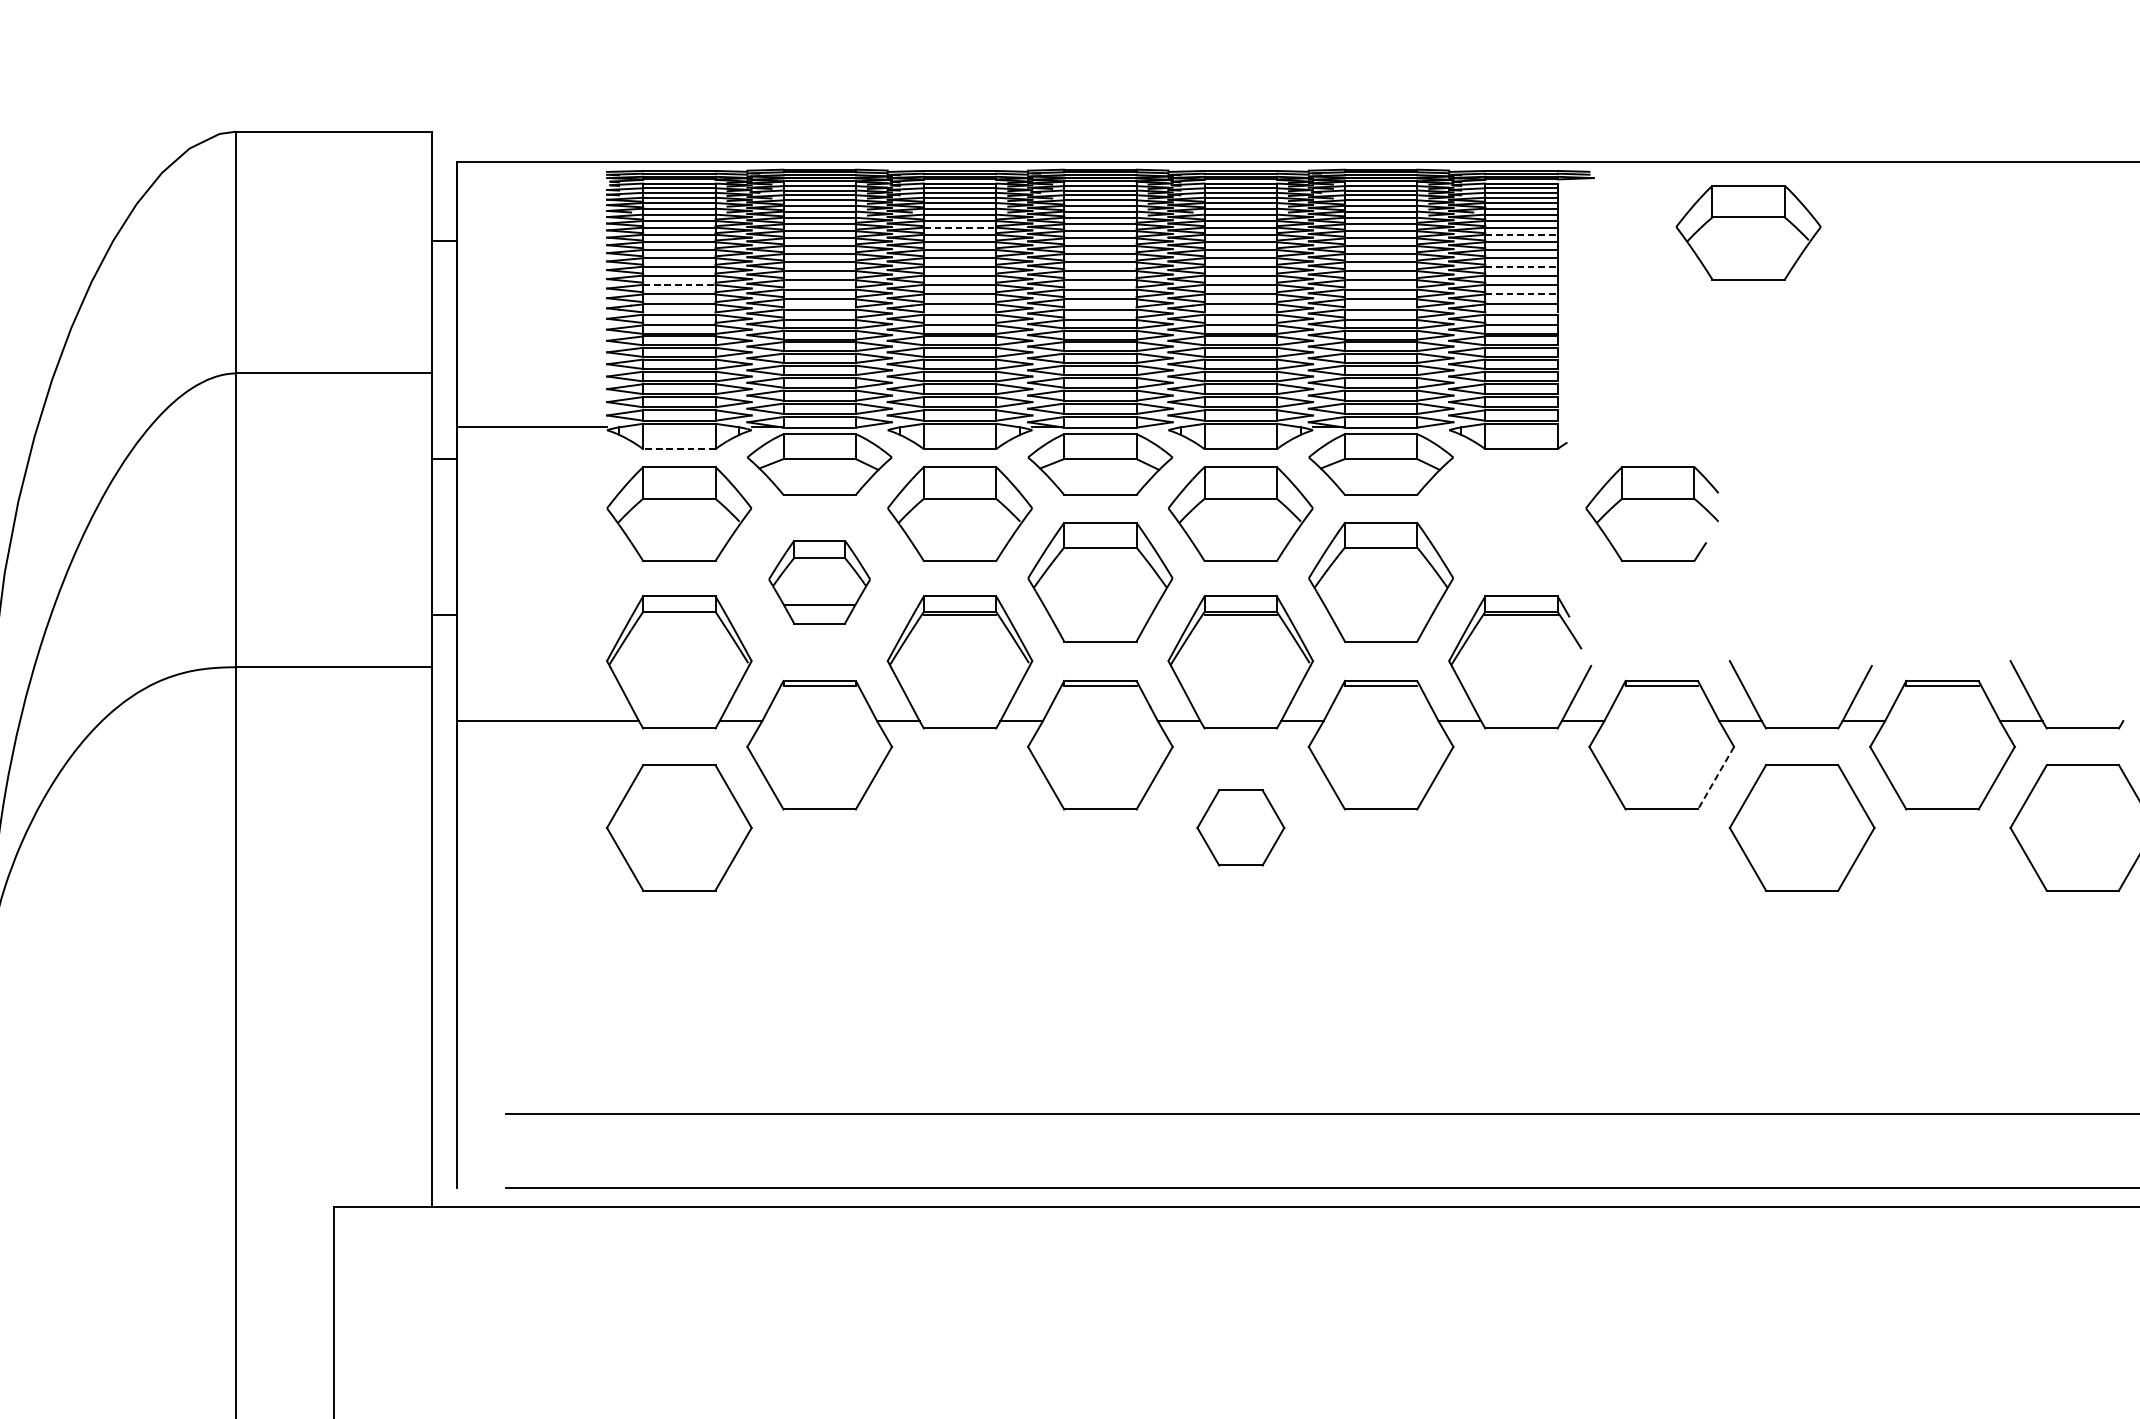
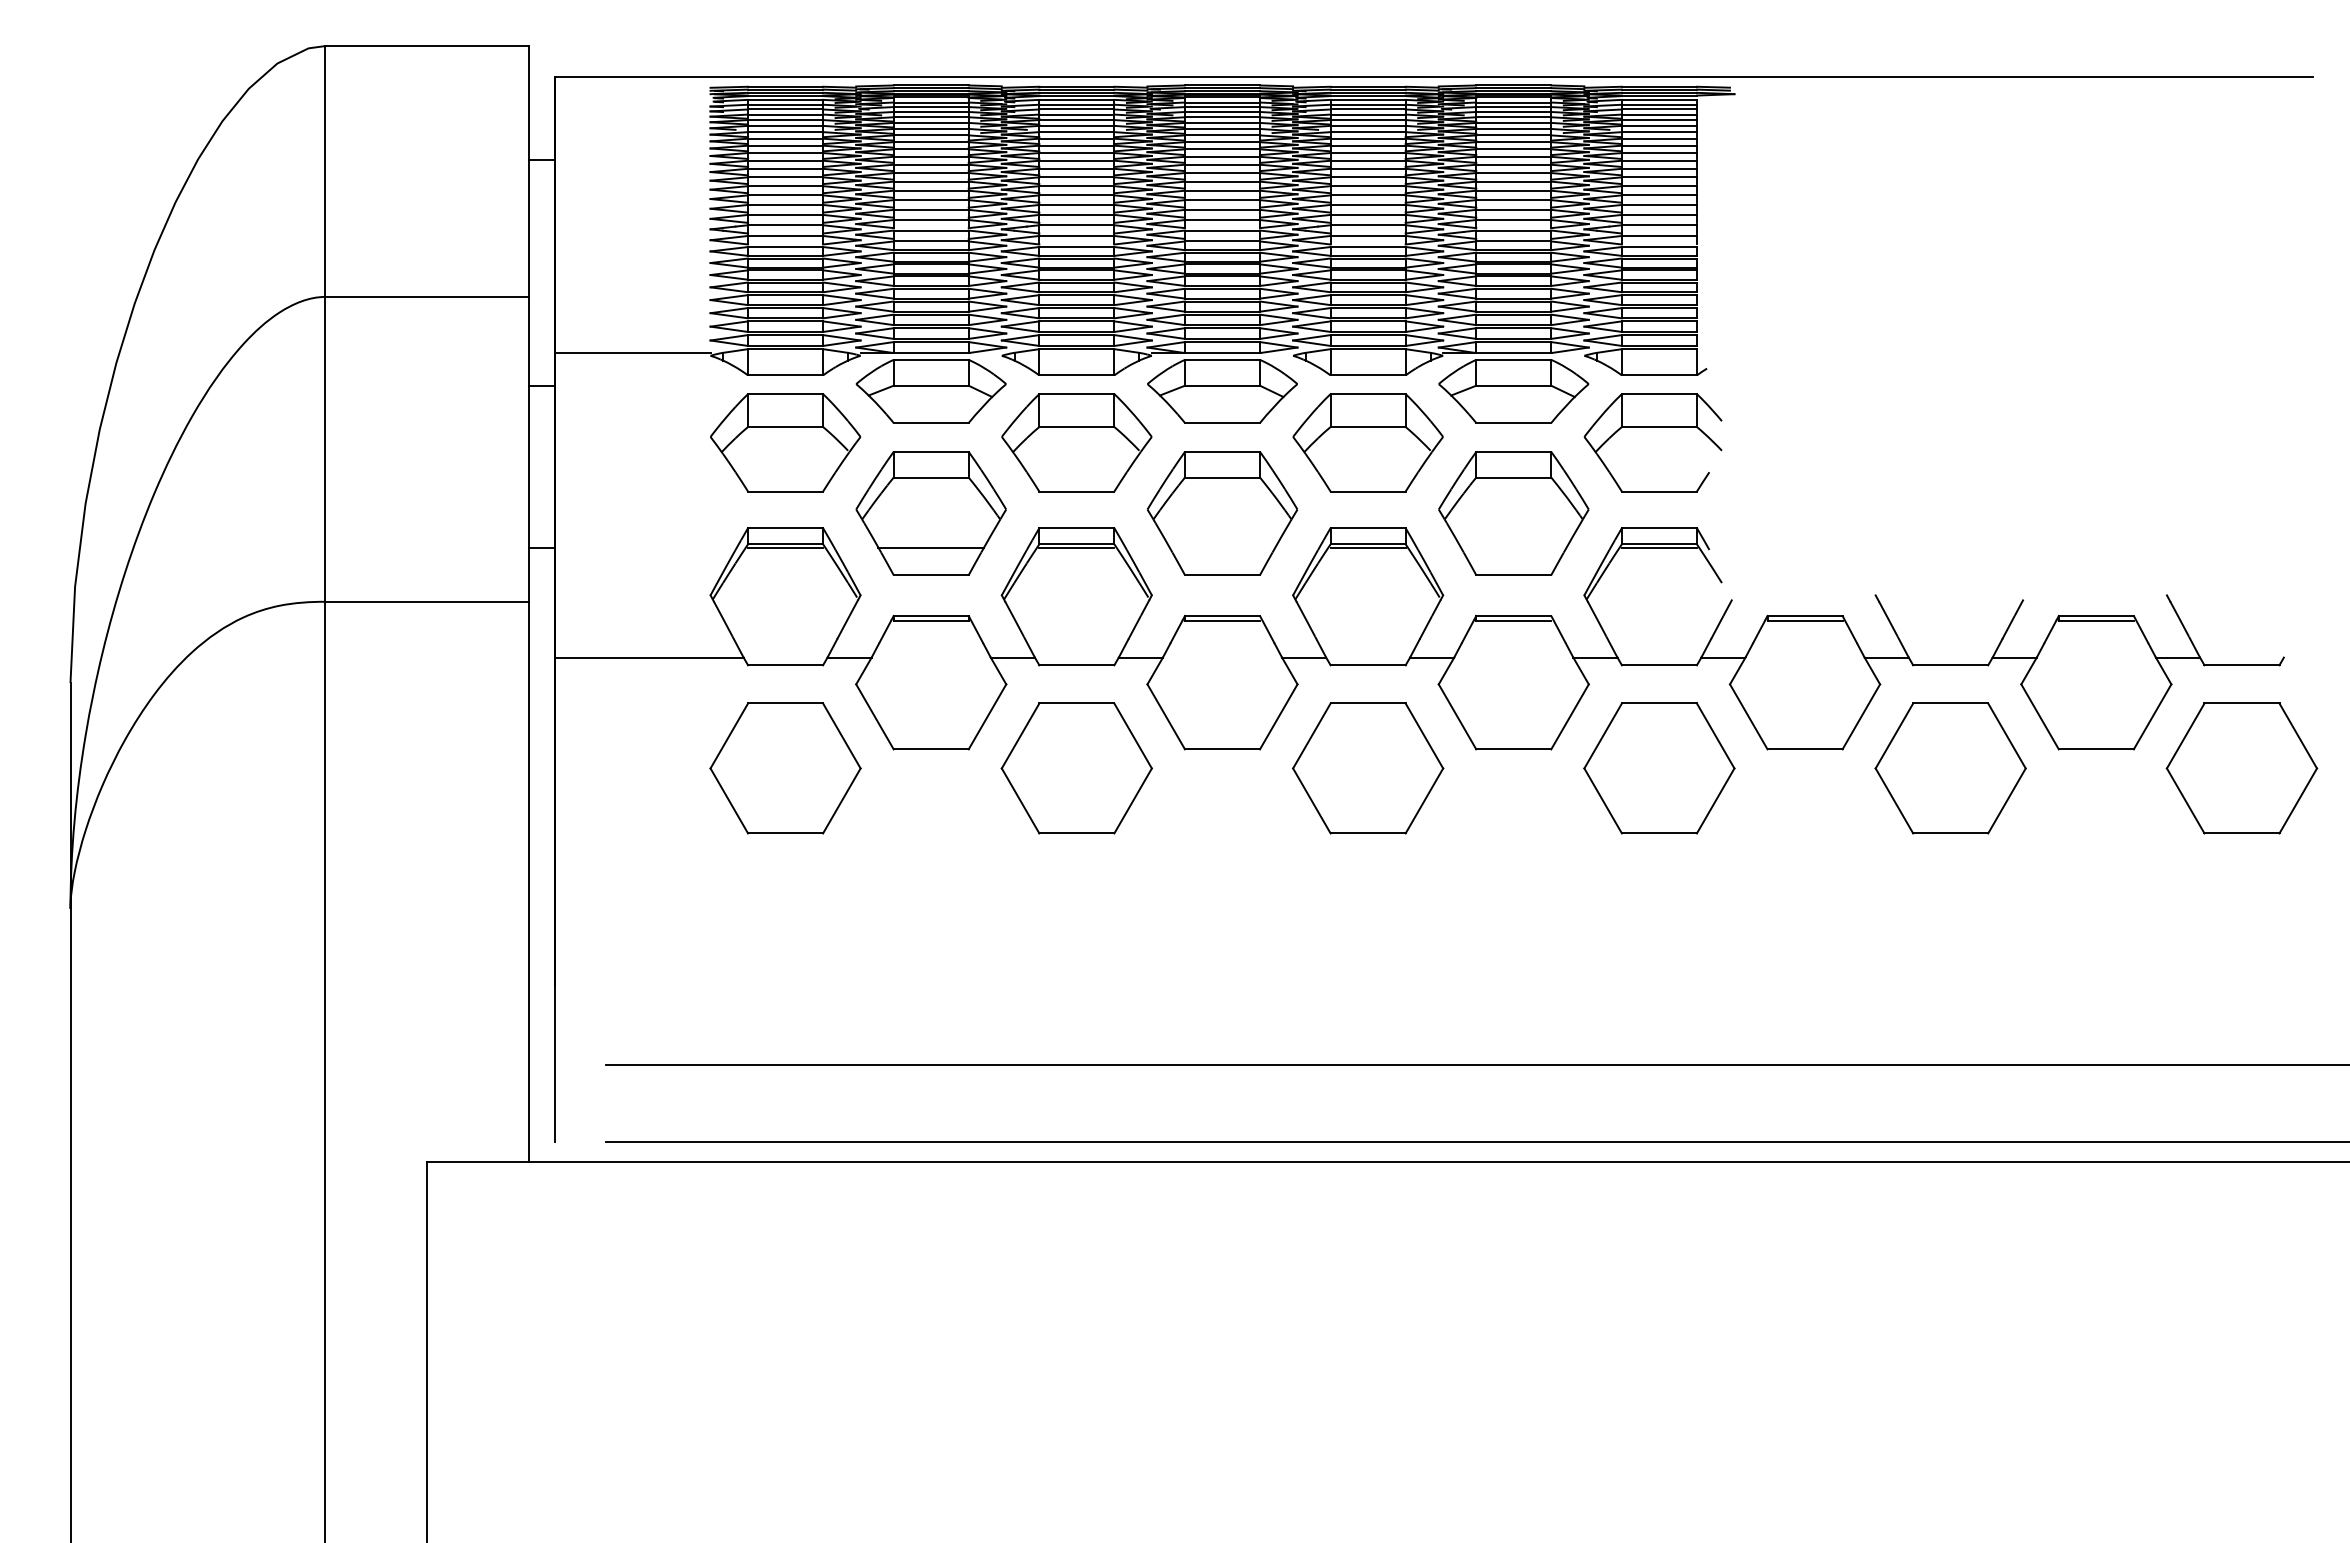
line: (959, 227) -> (1076, 145), dashed -> solid
part: (1748, 232) -> (1894, 150), removed
line: (1521, 235) -> (1659, 153), dashed -> solid
line: (1521, 267) -> (1659, 186), dashed -> solid
line: (679, 284) -> (785, 204), dashed -> solid
line: (1521, 294) -> (1659, 214), dashed -> solid
line: (679, 449) -> (785, 375), dashed -> solid
part: (1651, 499) -> (1652, 427), moved
part: (819, 582) -> (930, 513), size x1.43
line: (679, 614) -> (785, 547), added
line: (1716, 777) -> (1861, 716), dashed -> solid
part: (959, 827) -> (1076, 768), added
part: (1241, 827) -> (1368, 768), size x1.67
part: (1521, 827) -> (1659, 768), added

